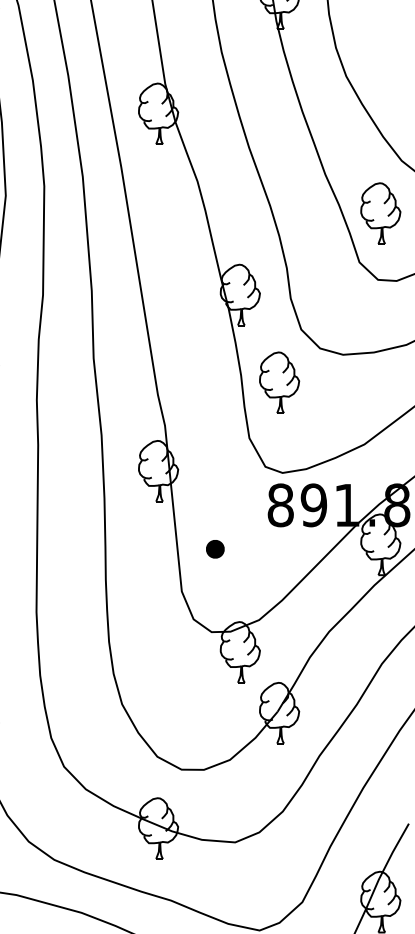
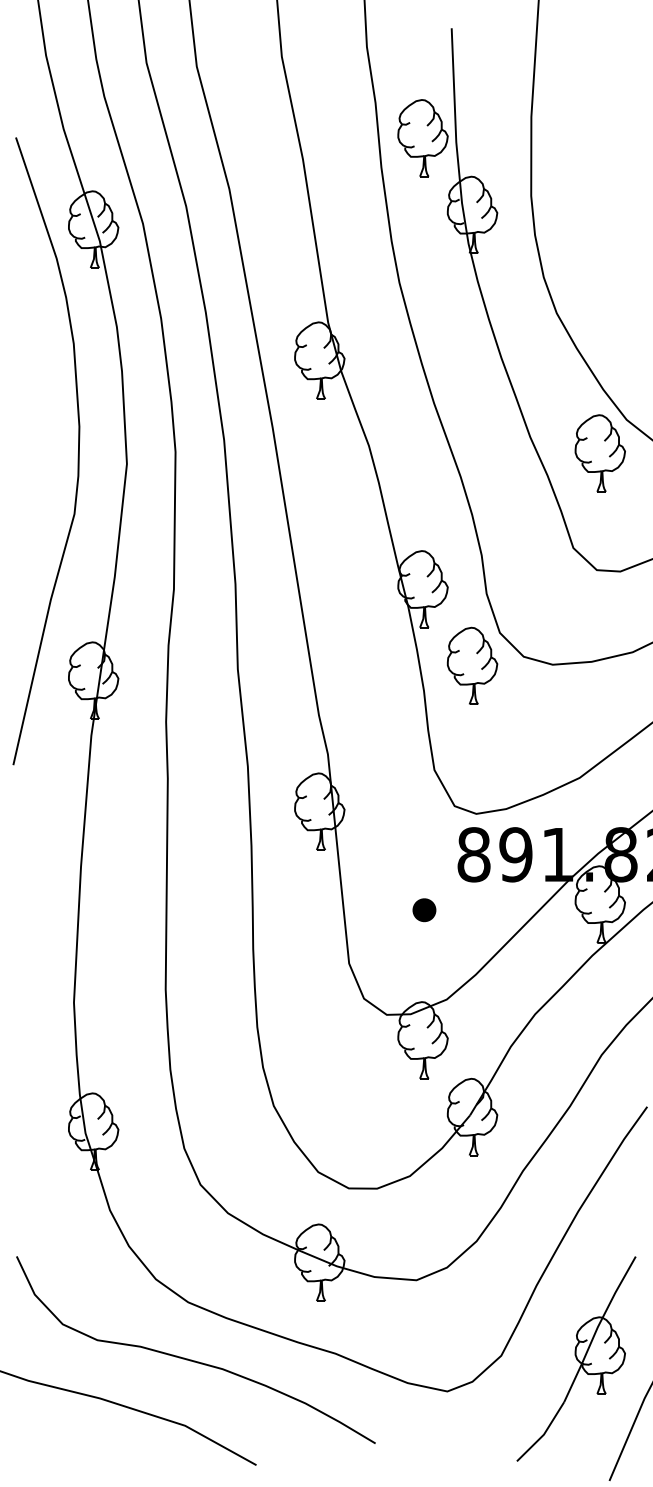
part: (380, 213) -> (599, 453), moved
part: (279, 382) -> (472, 665), moved
part: (215, 549) -> (424, 910), moved

